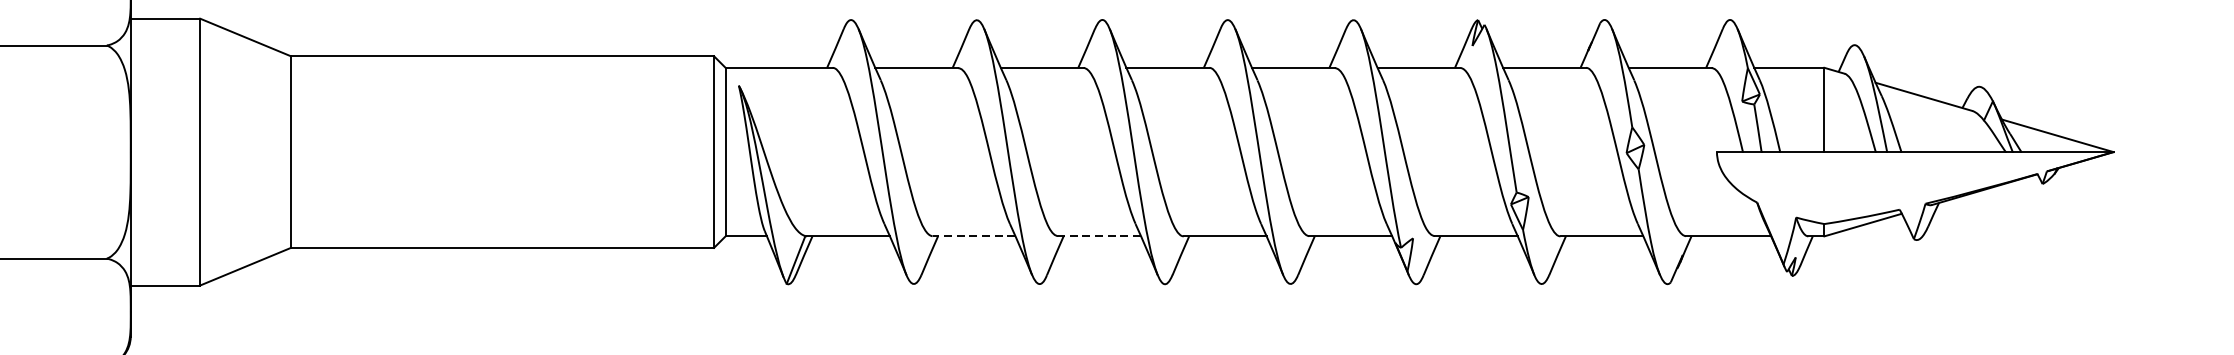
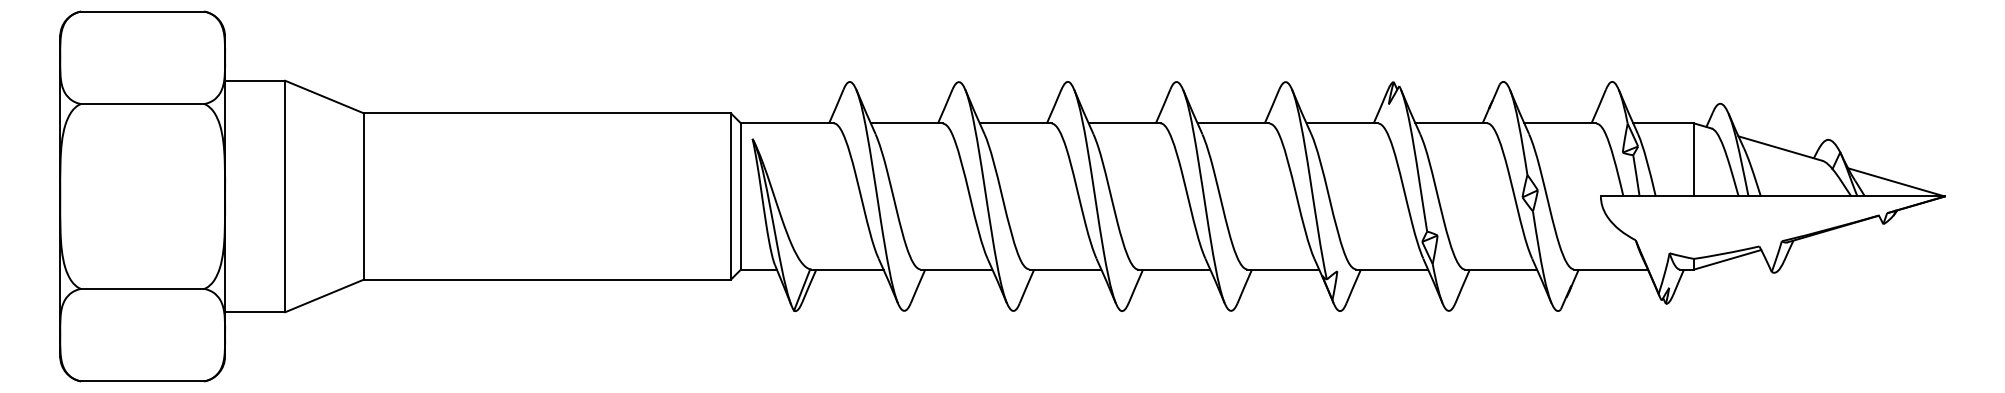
line: (974, 236) -> (956, 269), dashed -> solid
line: (1099, 236) -> (1065, 269), dashed -> solid

